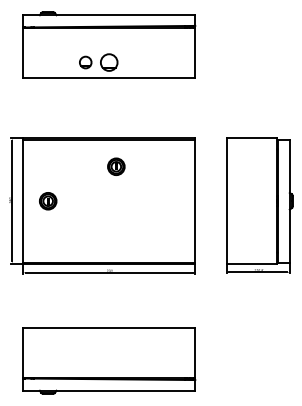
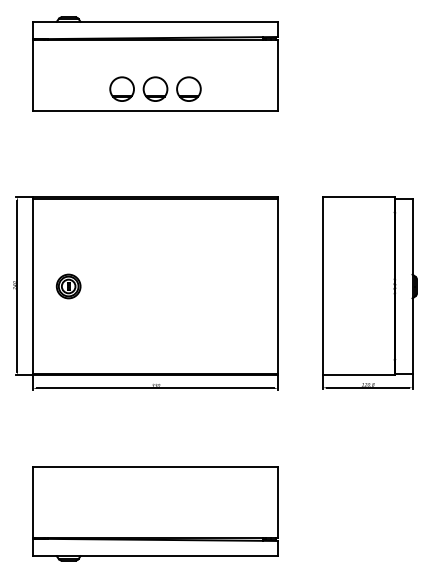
part: (85, 62) -> (121, 88), size x1.43
part: (132, 62) -> (188, 88), added
part: (116, 166) -> (165, 237), removed

